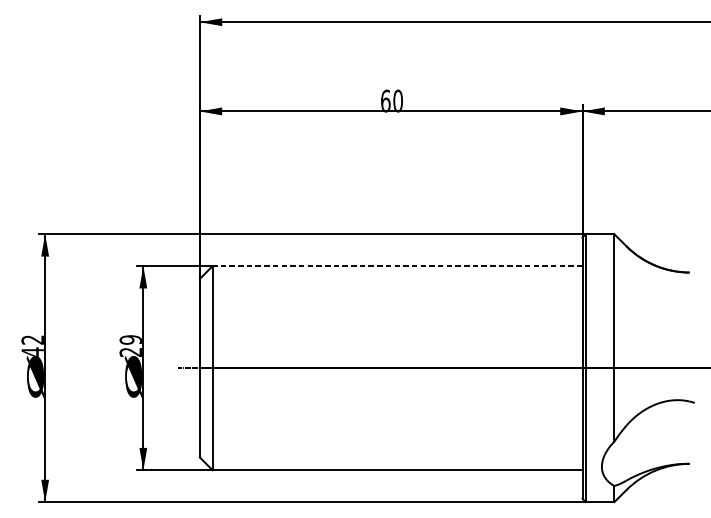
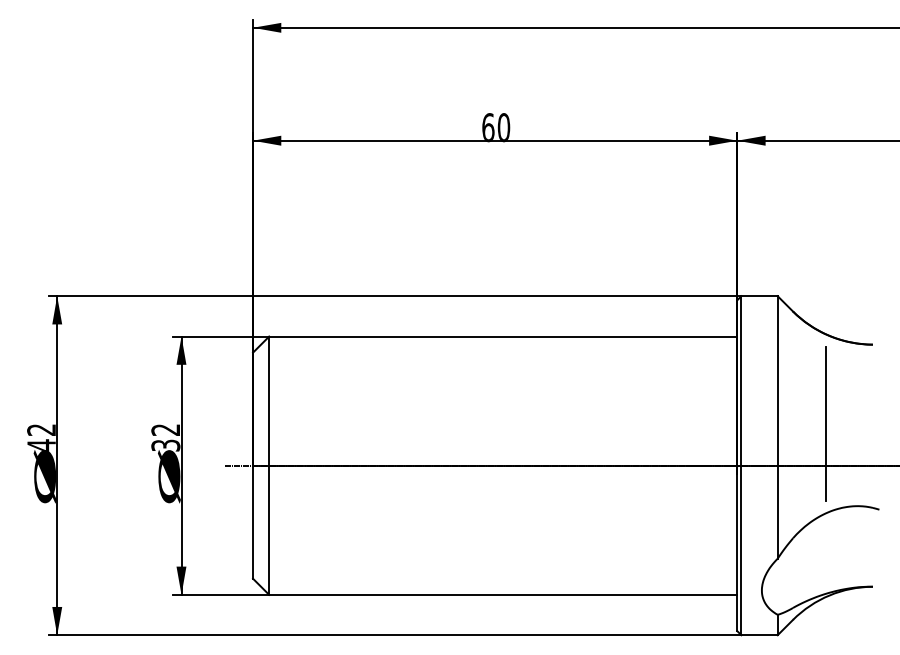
line: (396, 266) -> (502, 336), dashed -> solid
line: (652, 334) -> (826, 423), added
text: (130, 345) -> (165, 437), 29 -> 32

